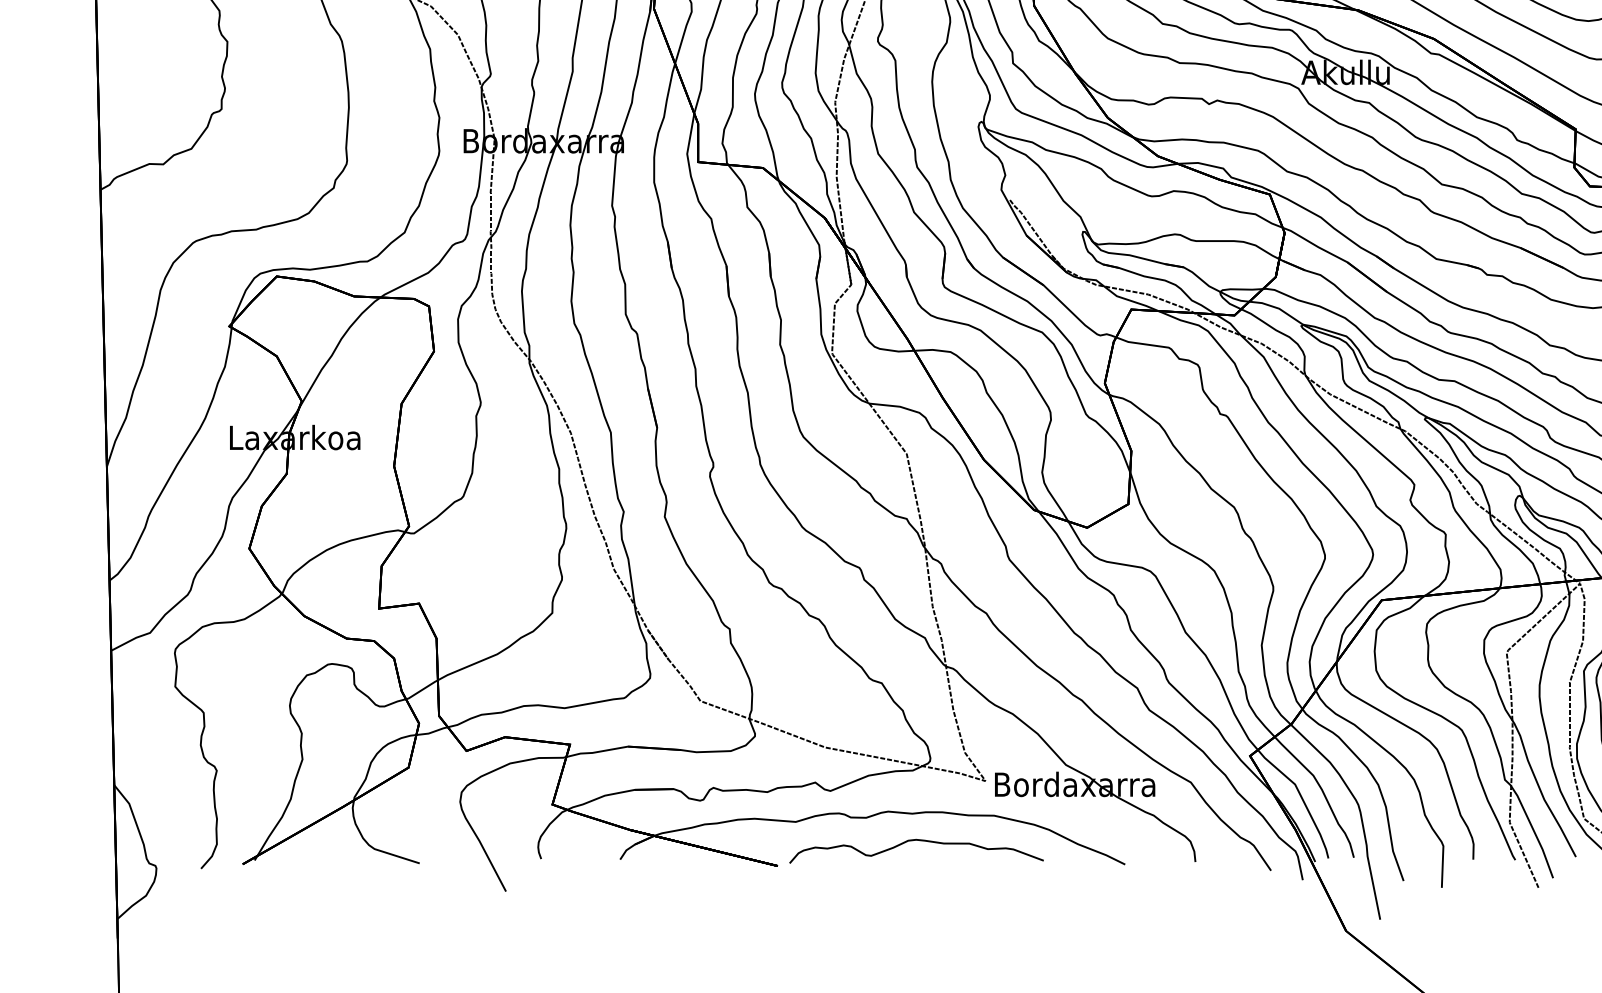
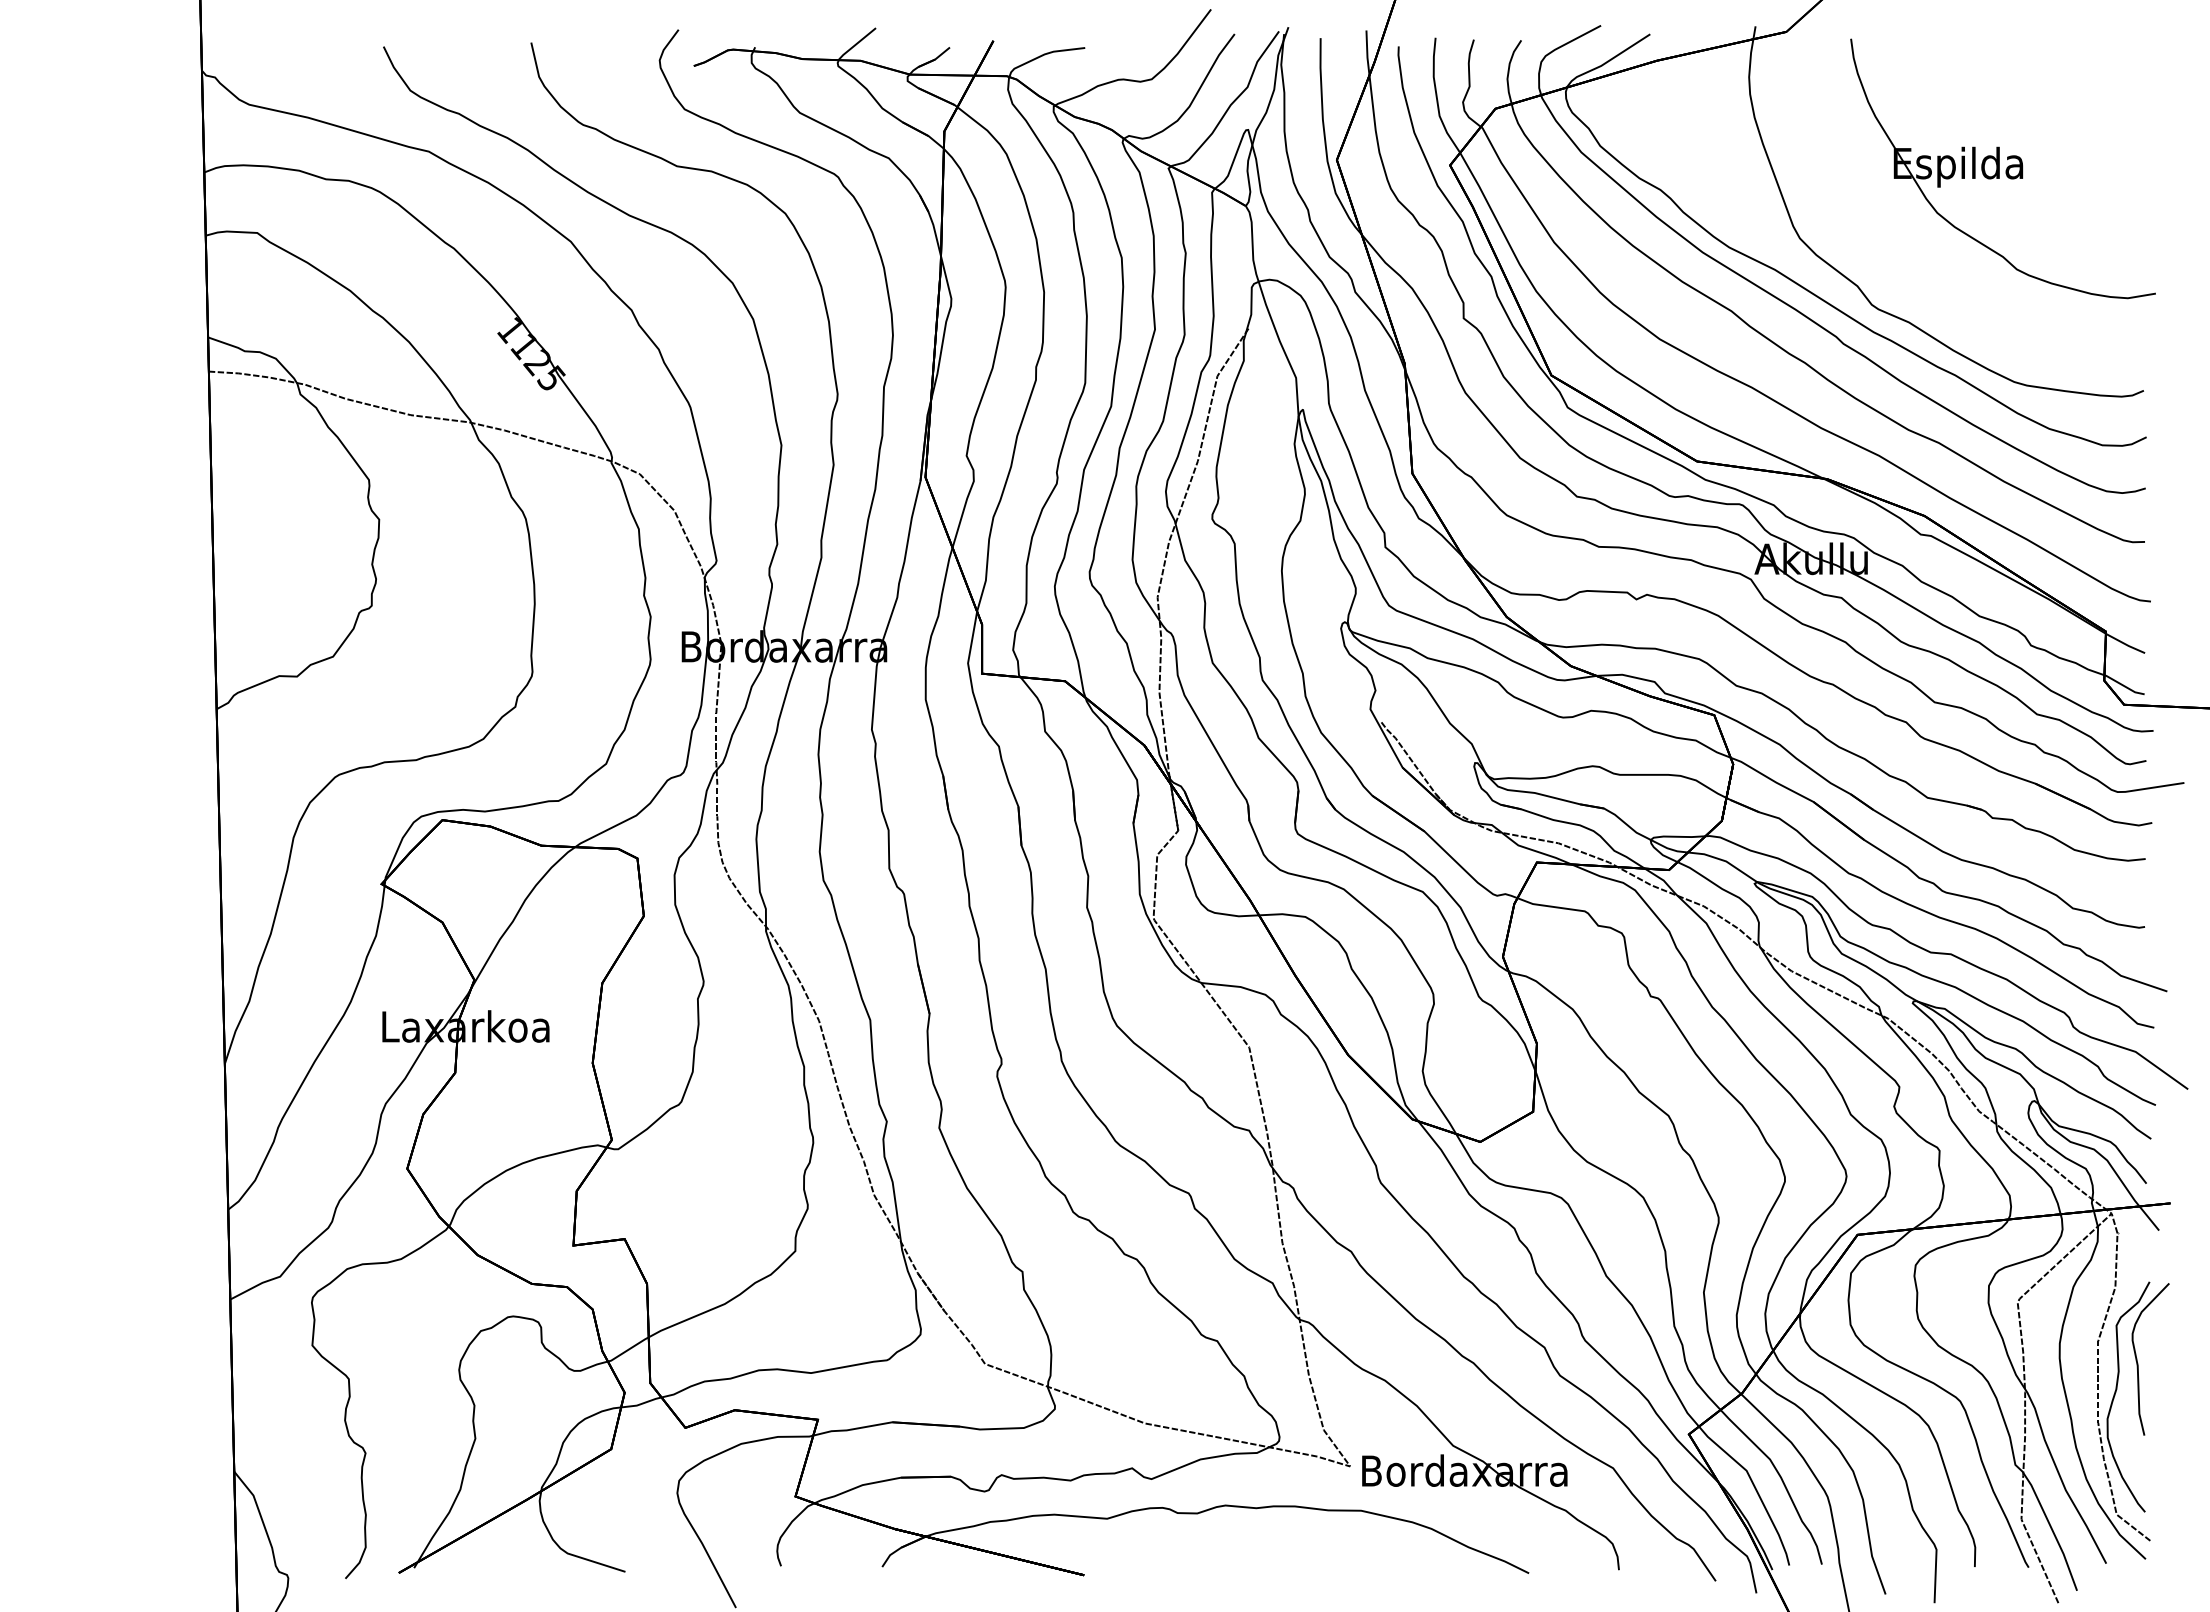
curve: (912, 841) -> (1256, 1543), removed

